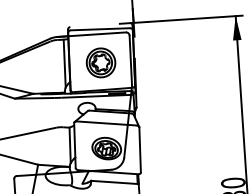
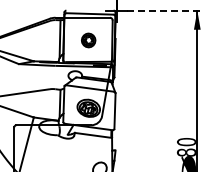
line: (195, 18) -> (165, 10), solid -> dashed
part: (100, 62) -> (88, 40), size x0.6

